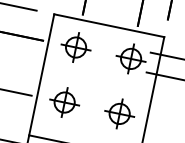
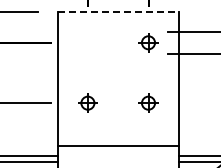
line: (109, 25) -> (118, 12), solid -> dashed
part: (75, 47) -> (87, 42), removed
part: (131, 58) -> (148, 42), size x0.6
part: (64, 101) -> (87, 102), size x0.6
part: (119, 113) -> (148, 102), size x0.6

